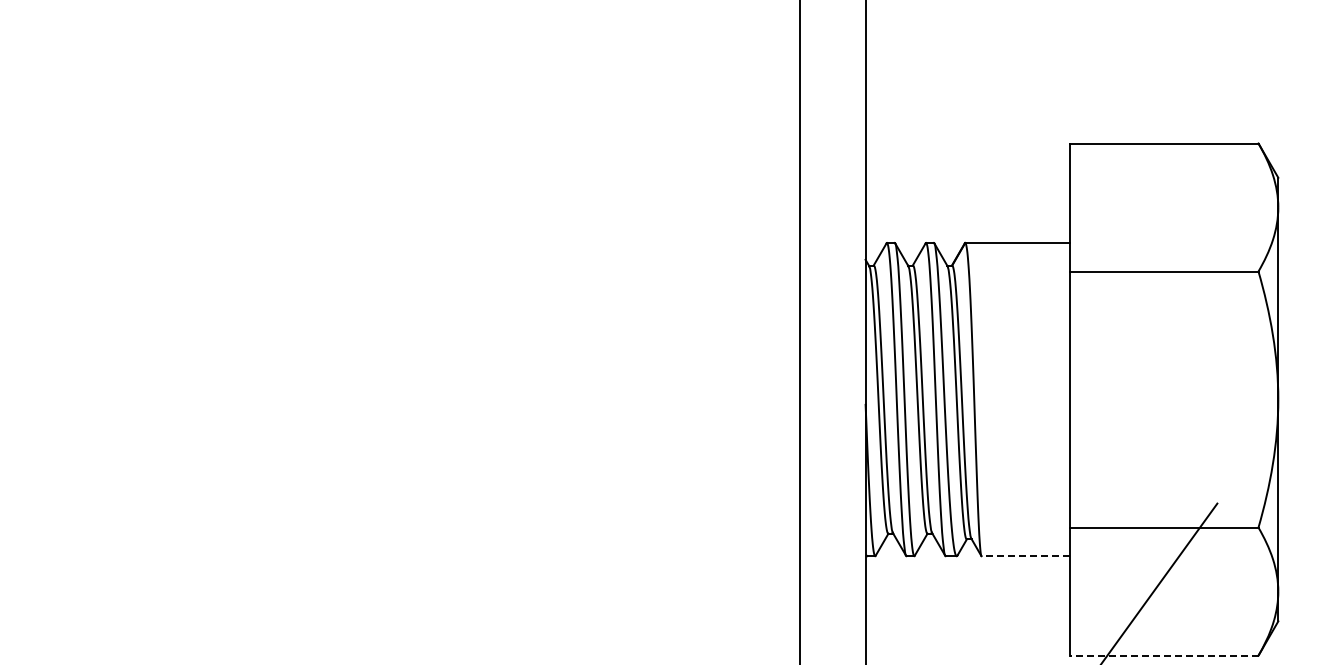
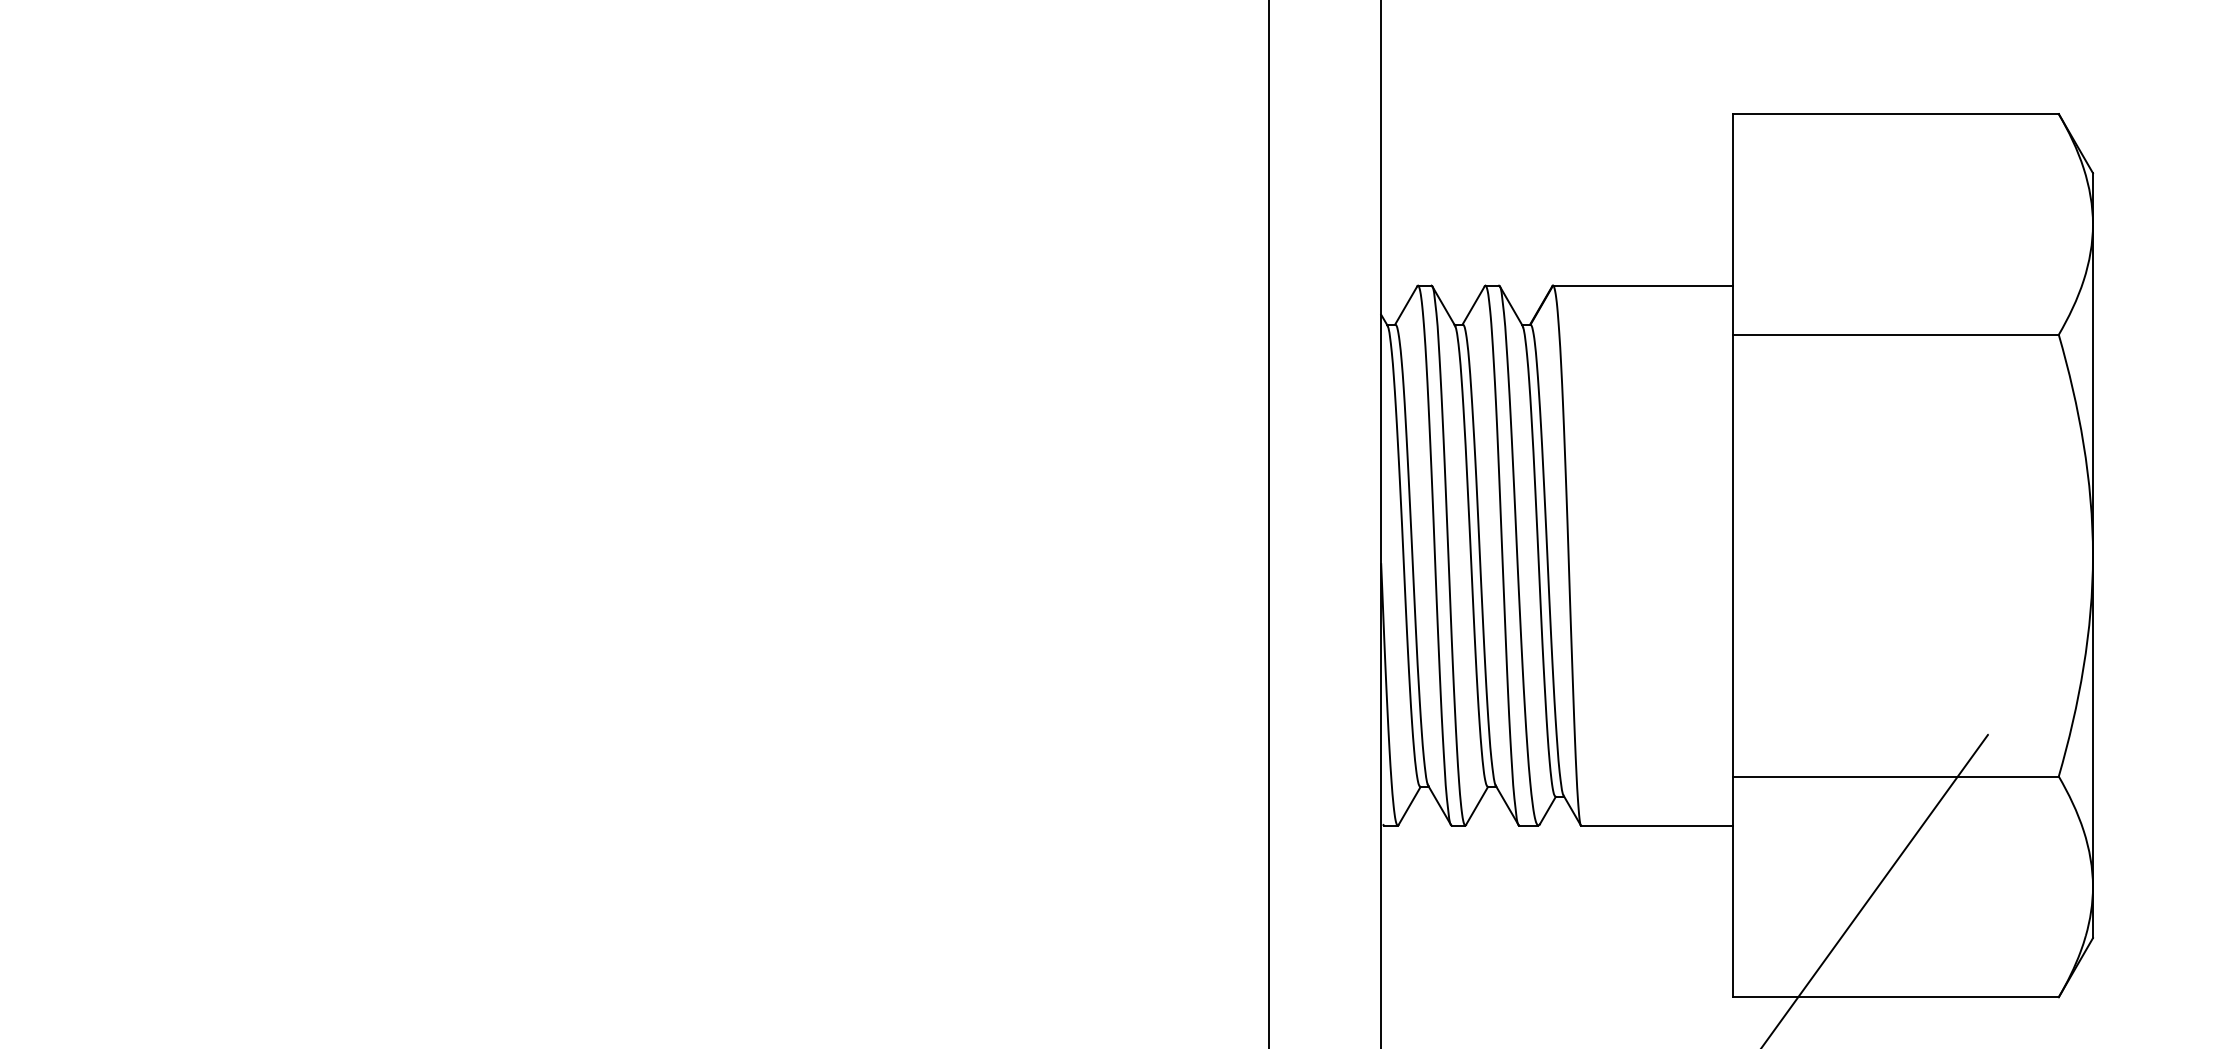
line: (1025, 556) -> (1656, 826), dashed -> solid
line: (1163, 655) -> (1894, 997), dashed -> solid

